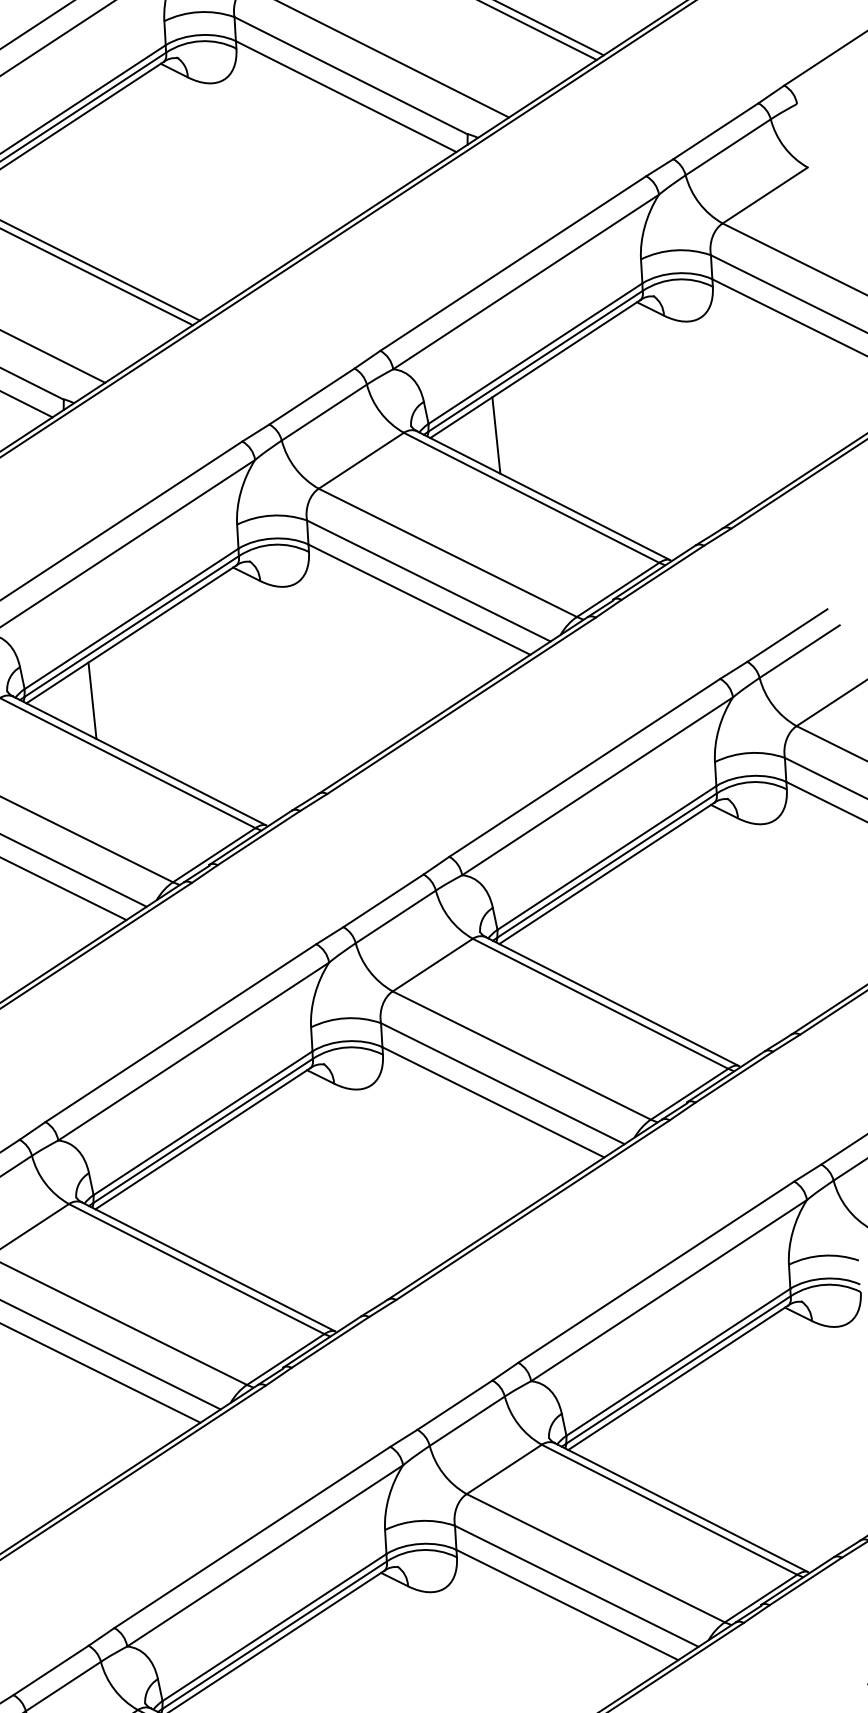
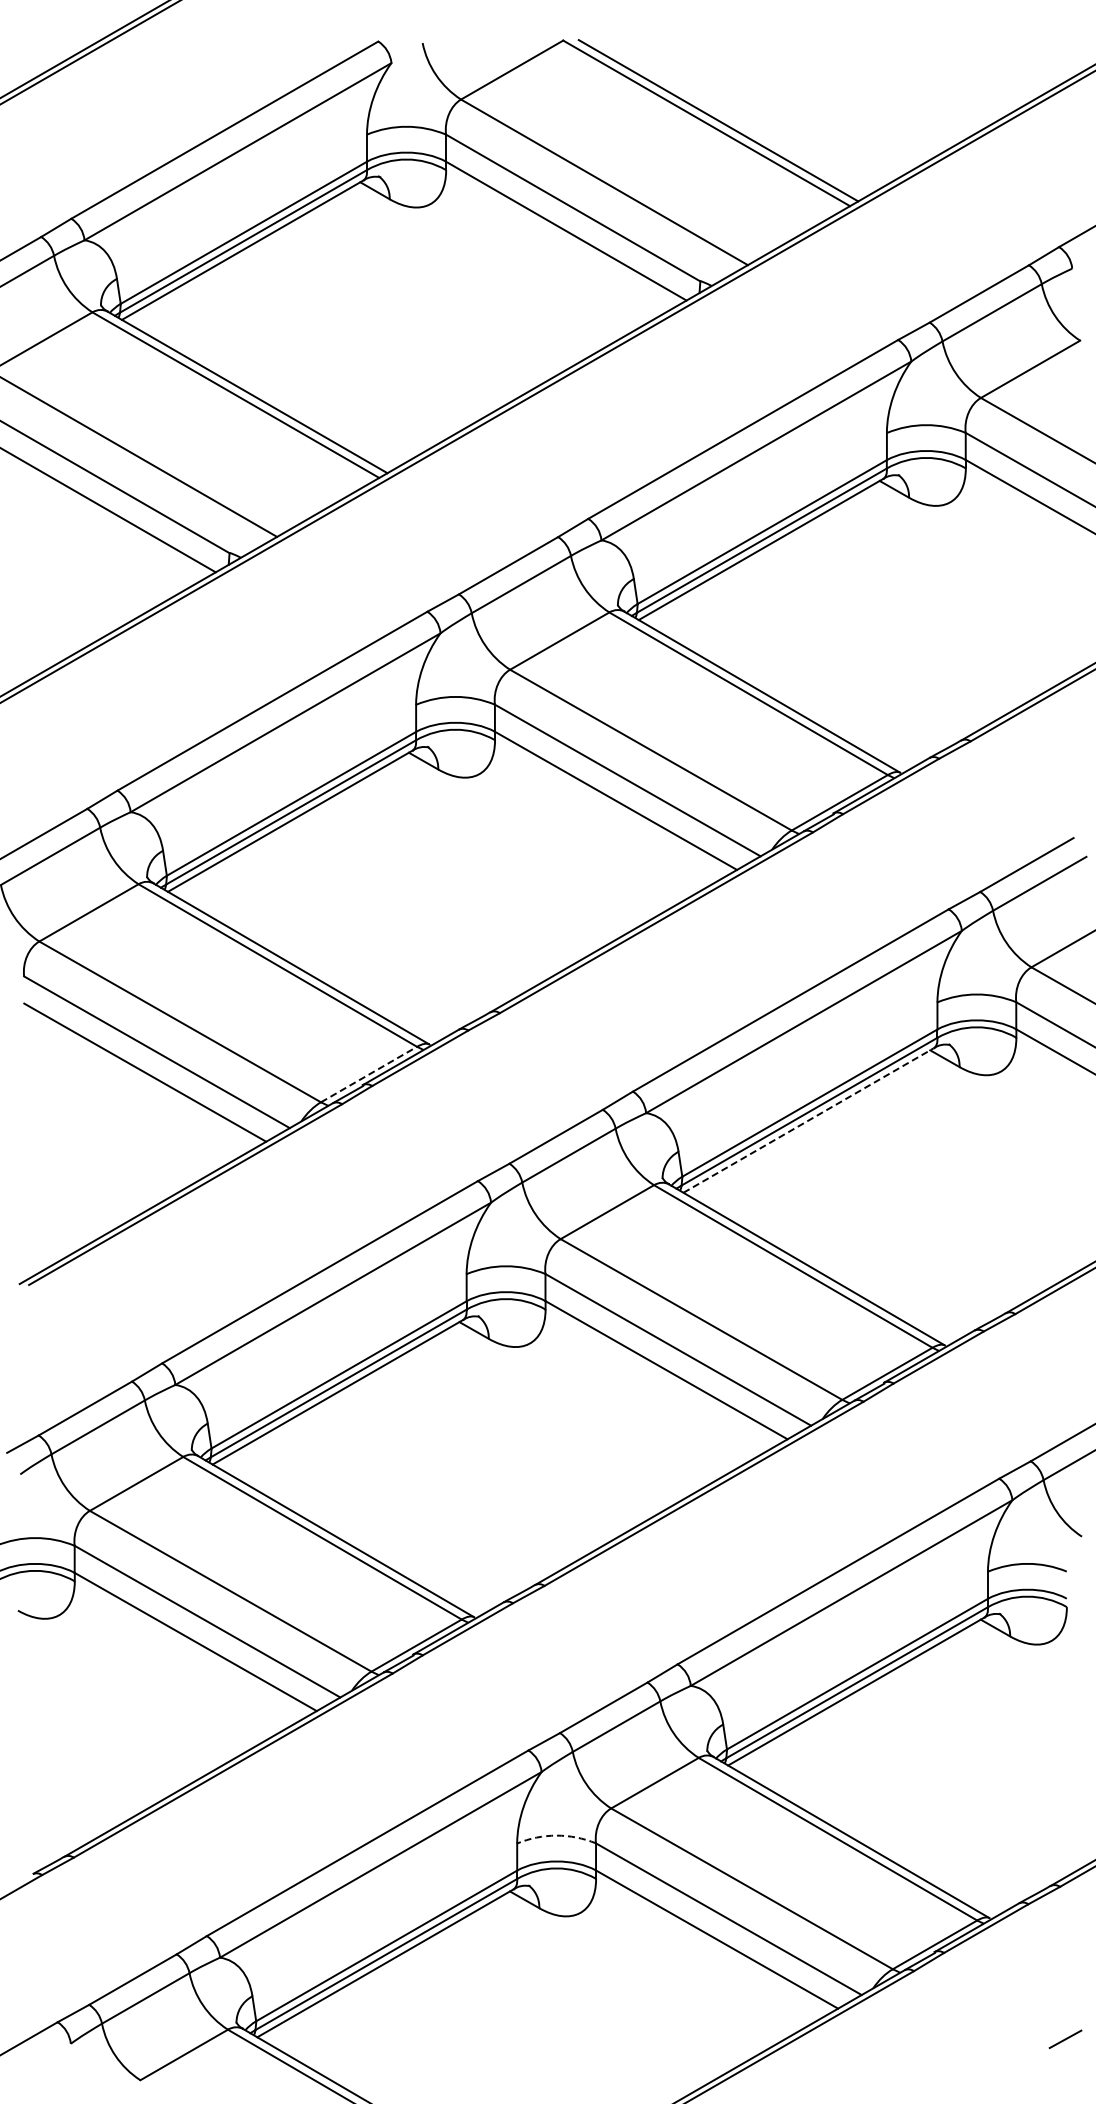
line: (496, 435) -> (713, 621), removed
line: (92, 700) -> (242, 893), removed
line: (214, 855) -> (369, 1074), solid -> dashed
line: (606, 873) -> (808, 1120), solid -> dashed
arc: (419, 1520) -> (556, 1835), solid -> dashed

